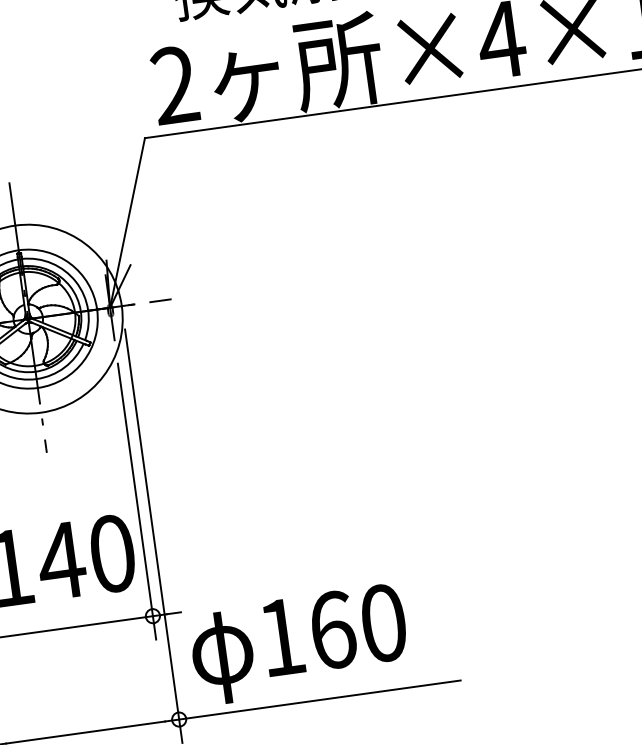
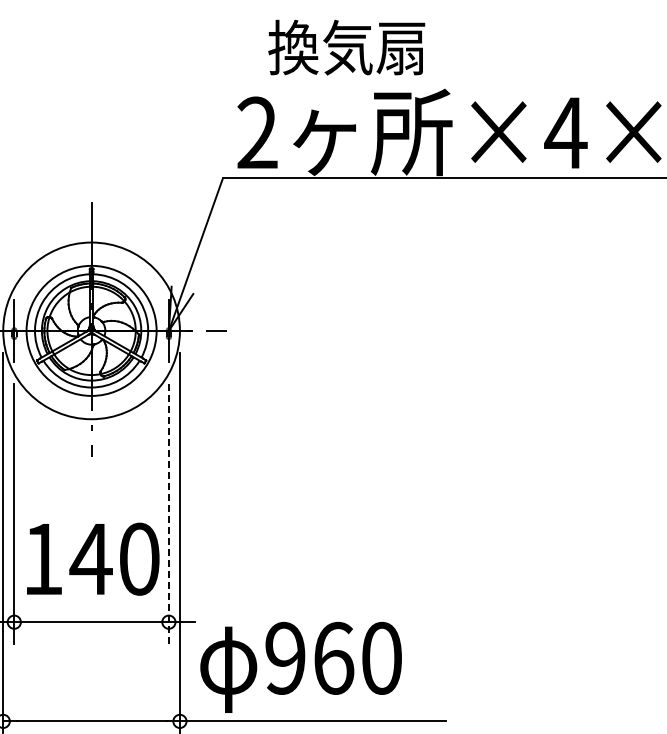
line: (136, 502) -> (168, 514), solid -> dashed
text: (281, 636) -> (285, 657), 160 -> 960

